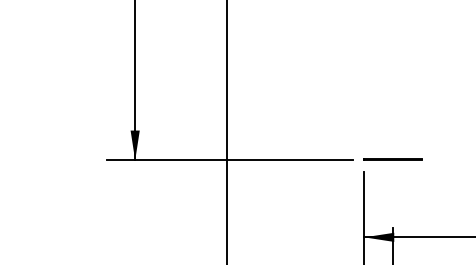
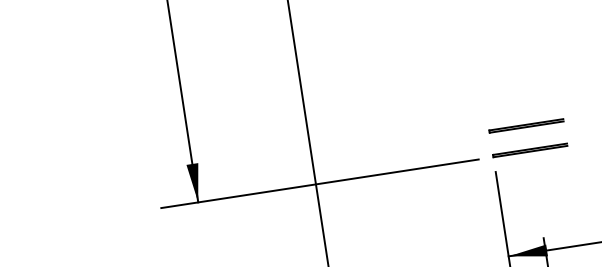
line: (392, 140) -> (525, 126), added

